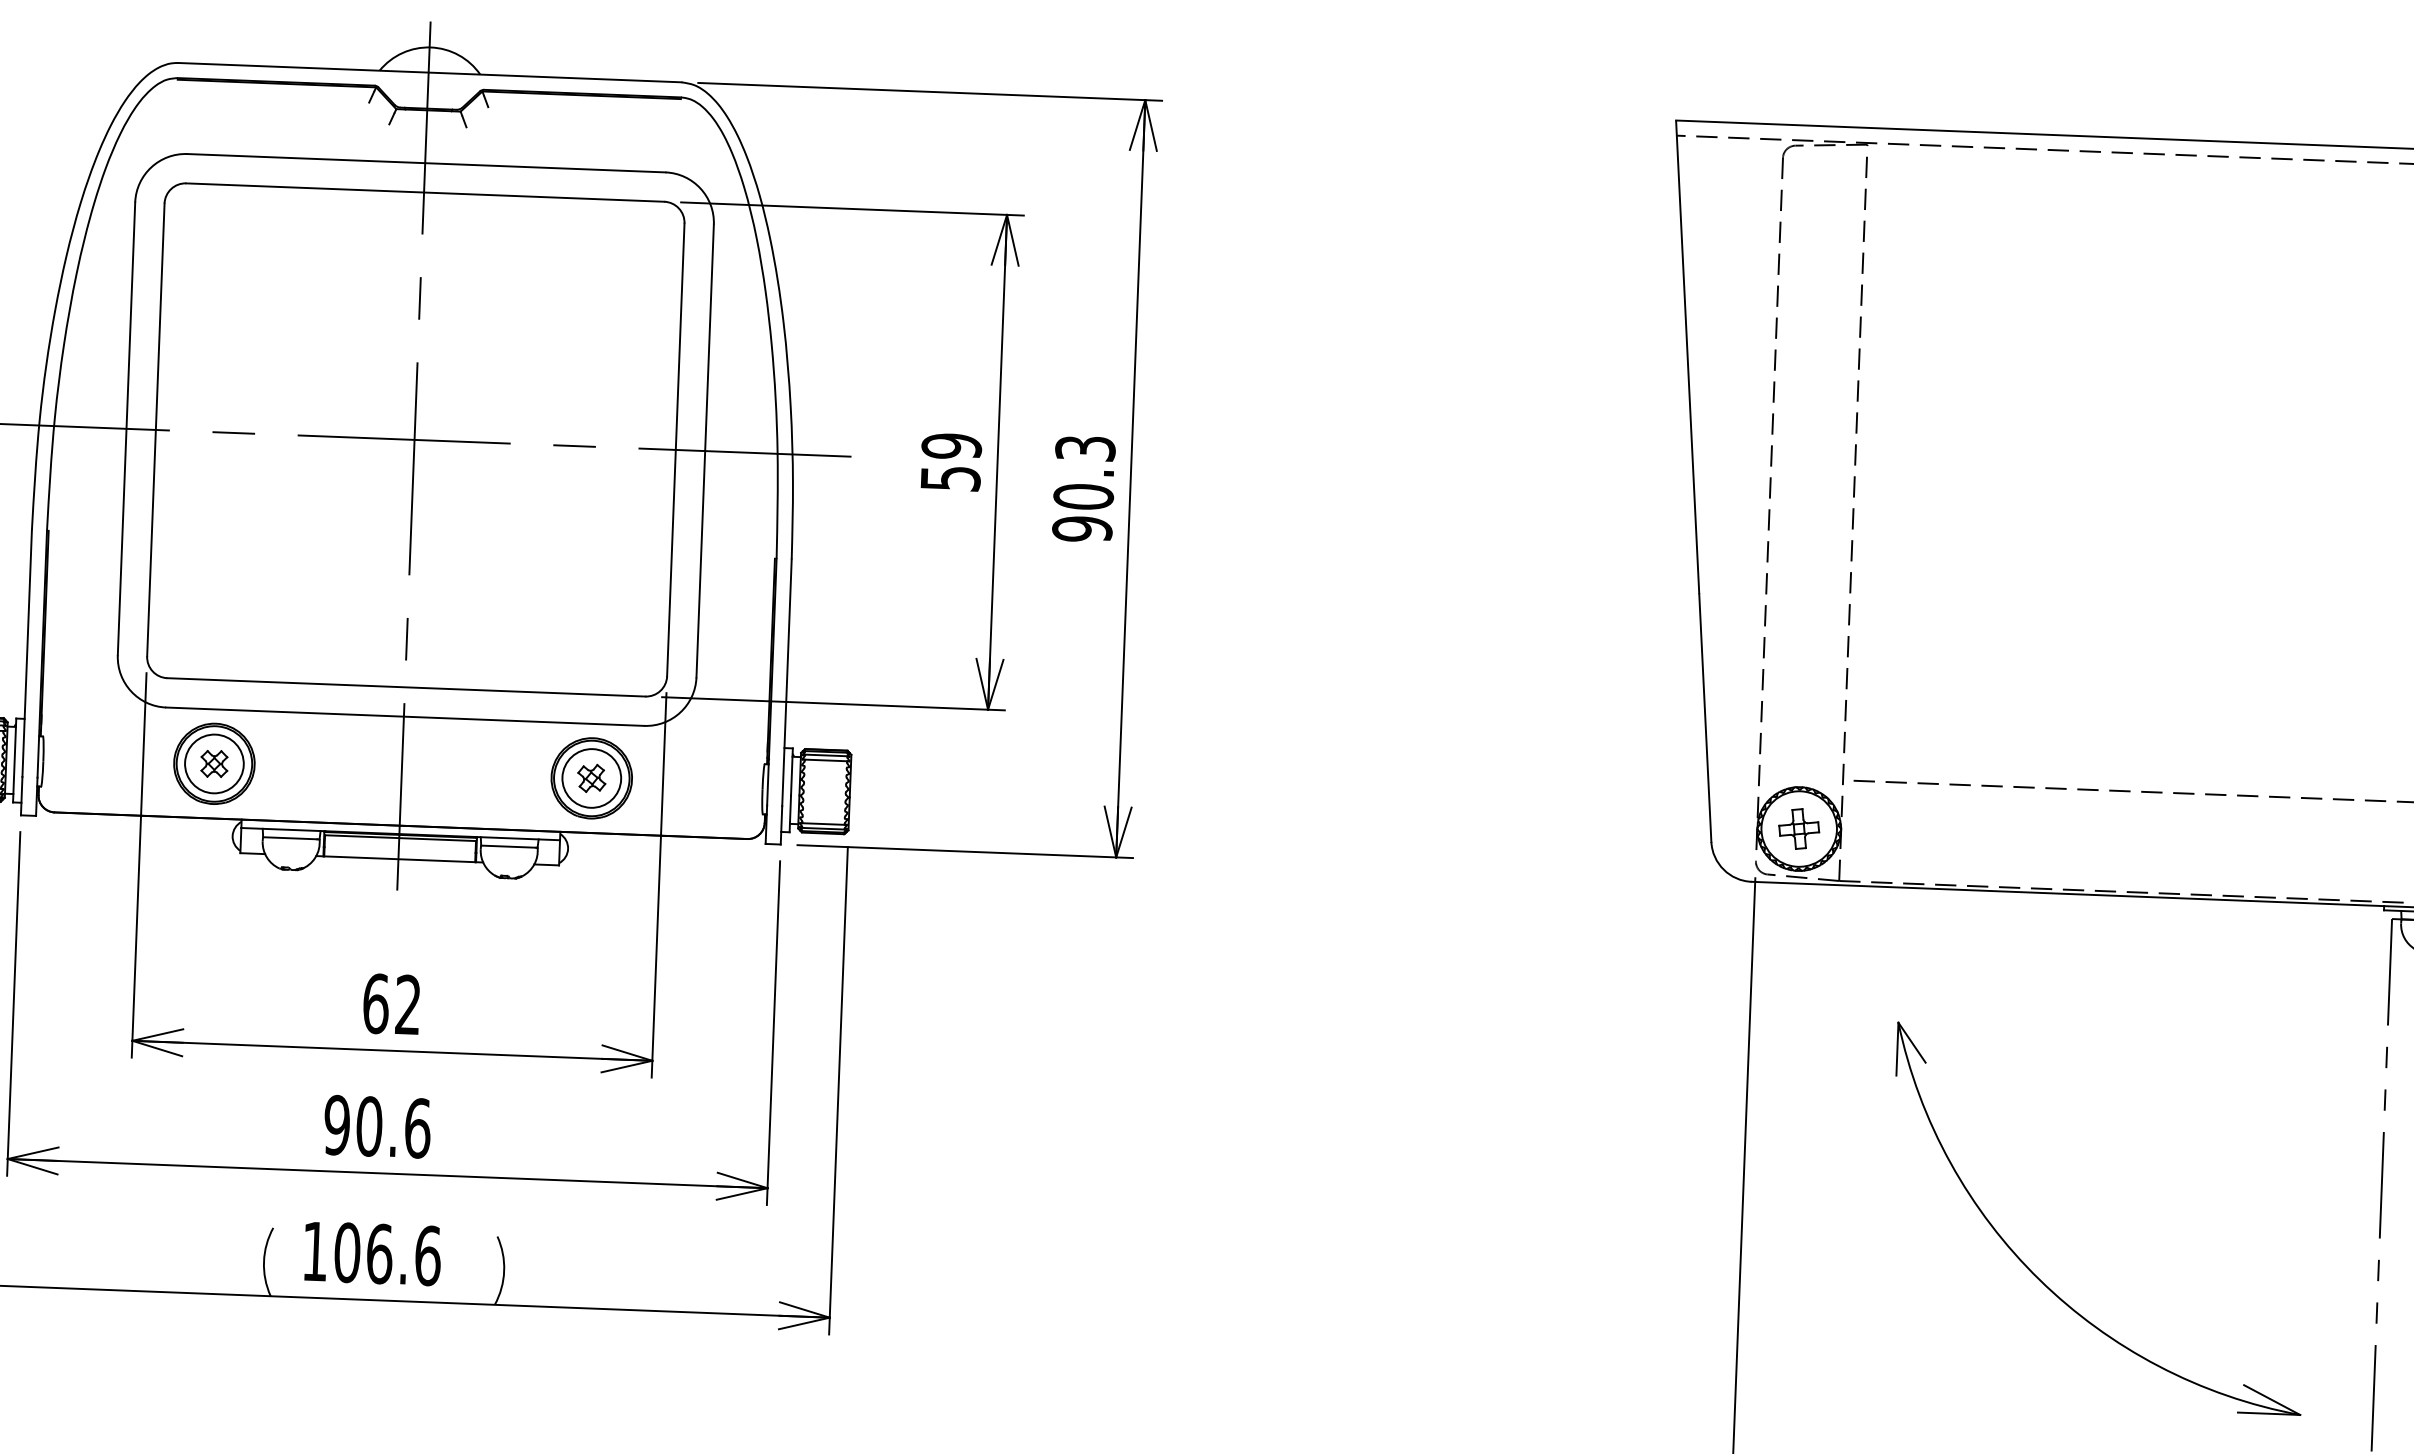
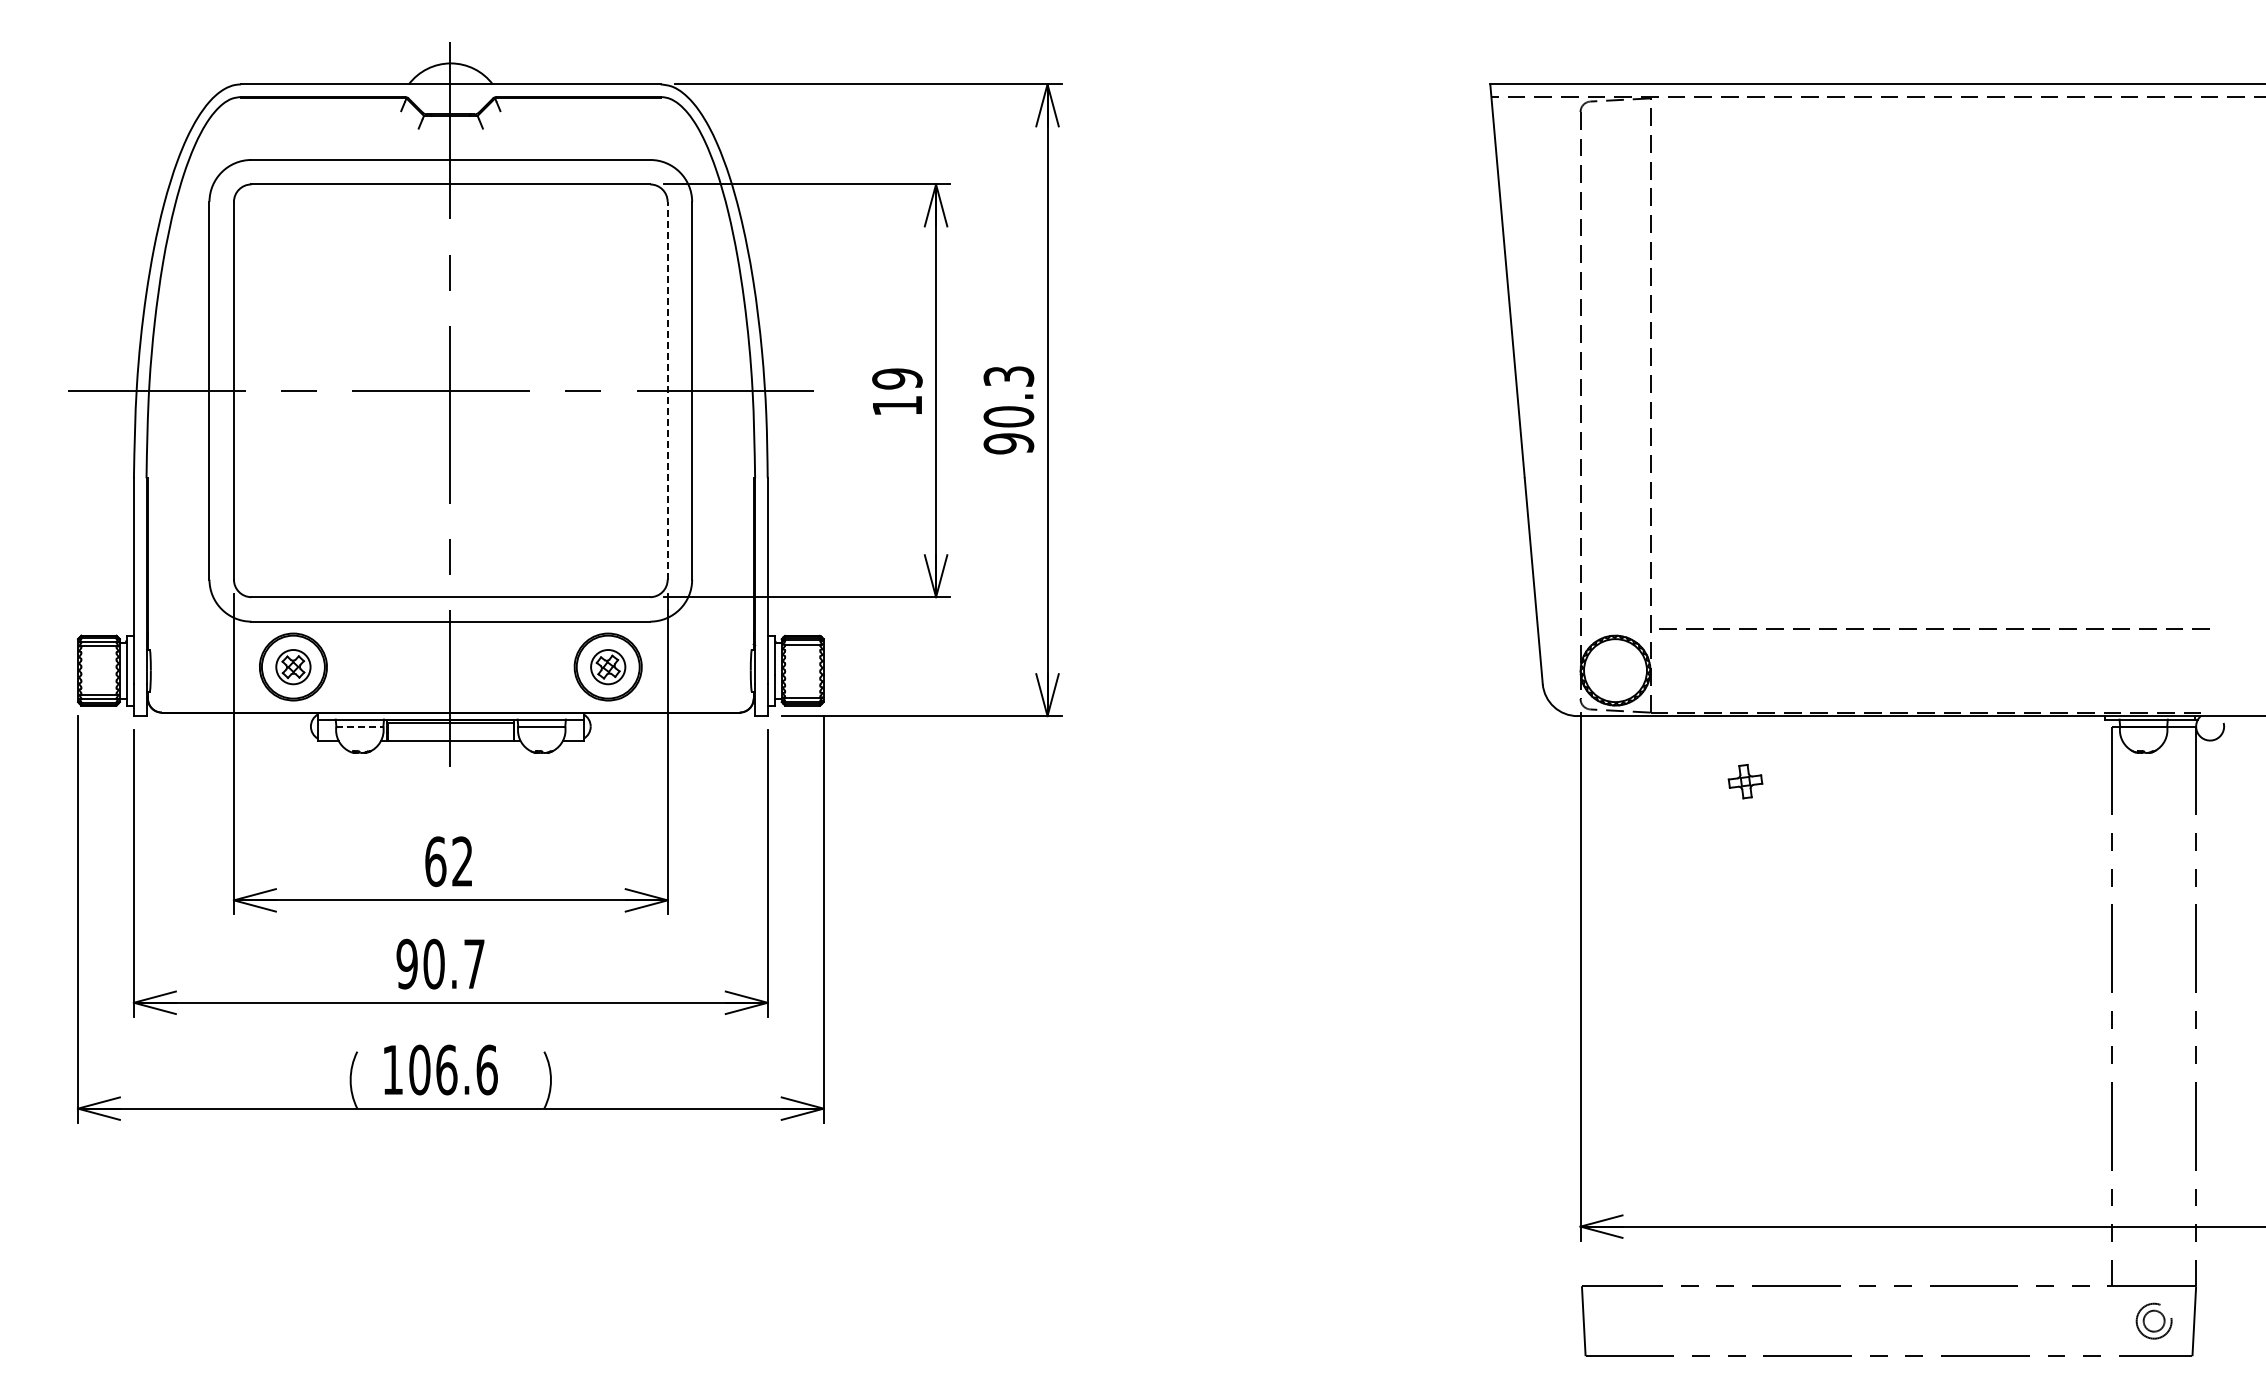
line: (675, 449) -> (667, 390), solid -> dashed
text: (950, 478) -> (897, 405), 59 -> 19
circle: (213, 763) -> (292, 666), size x0.7
circle: (590, 777) -> (607, 666), size x0.7
part: (1799, 828) -> (1745, 781), moved
line: (289, 838) -> (358, 726), solid -> dashed
text: (417, 1127) -> (474, 963), 90.6 -> 90.7
part: (2044, 1282) -> (1834, 1040), removed

